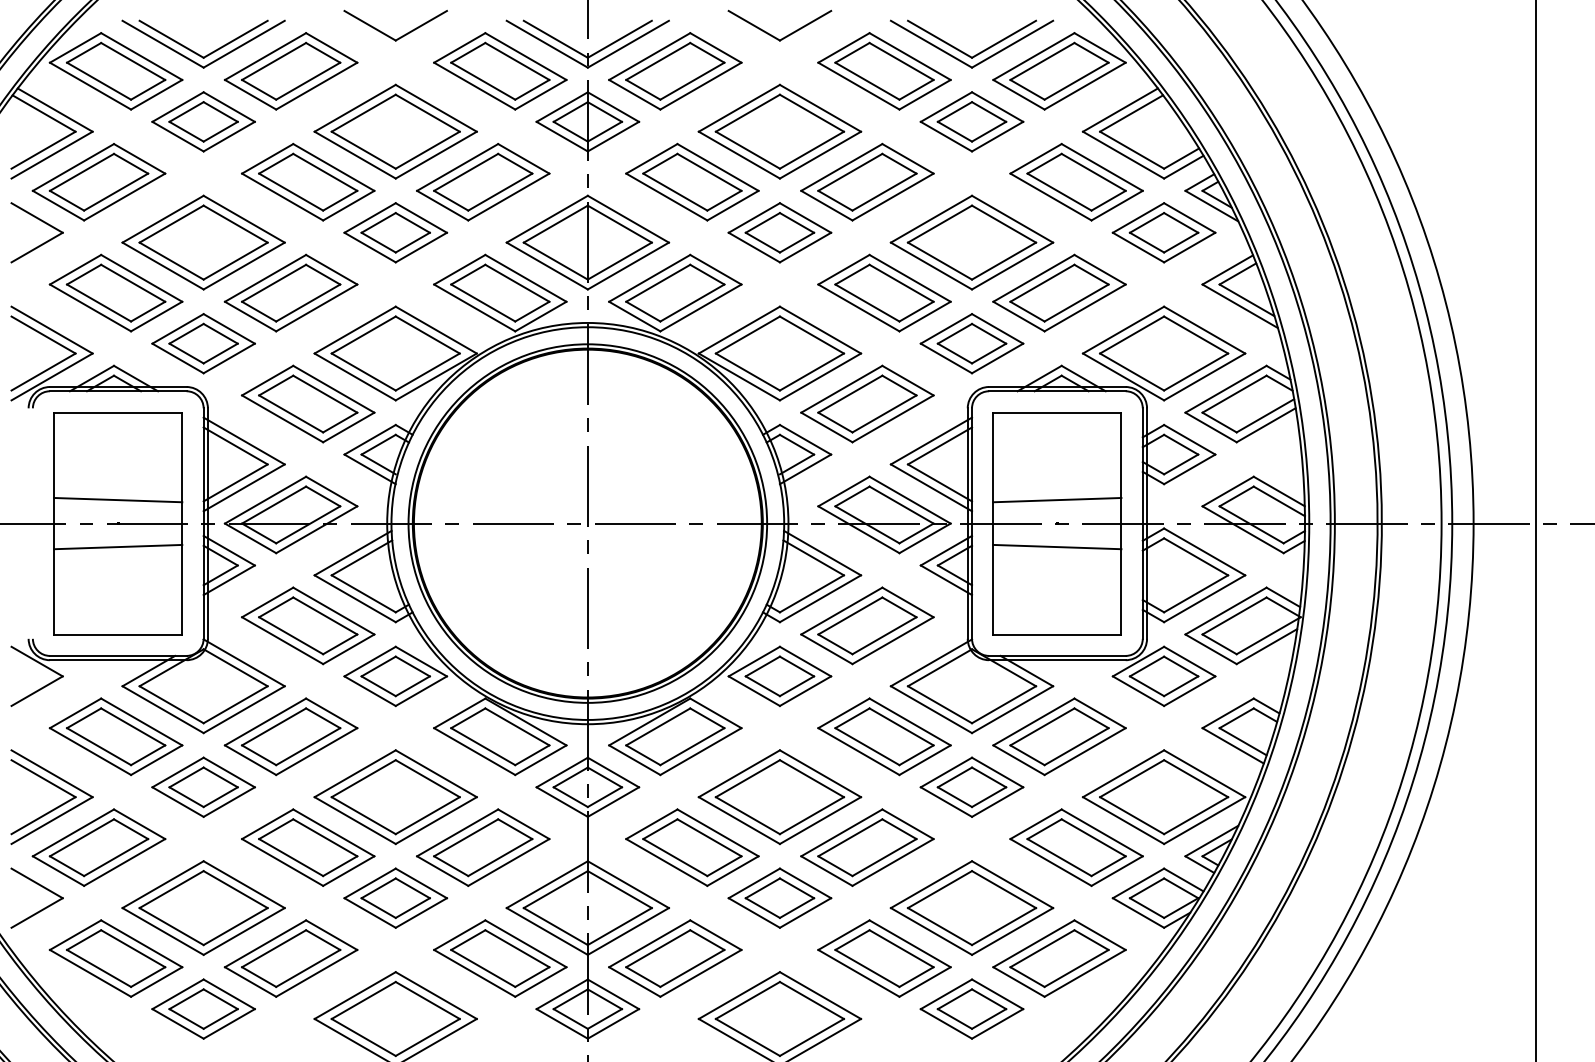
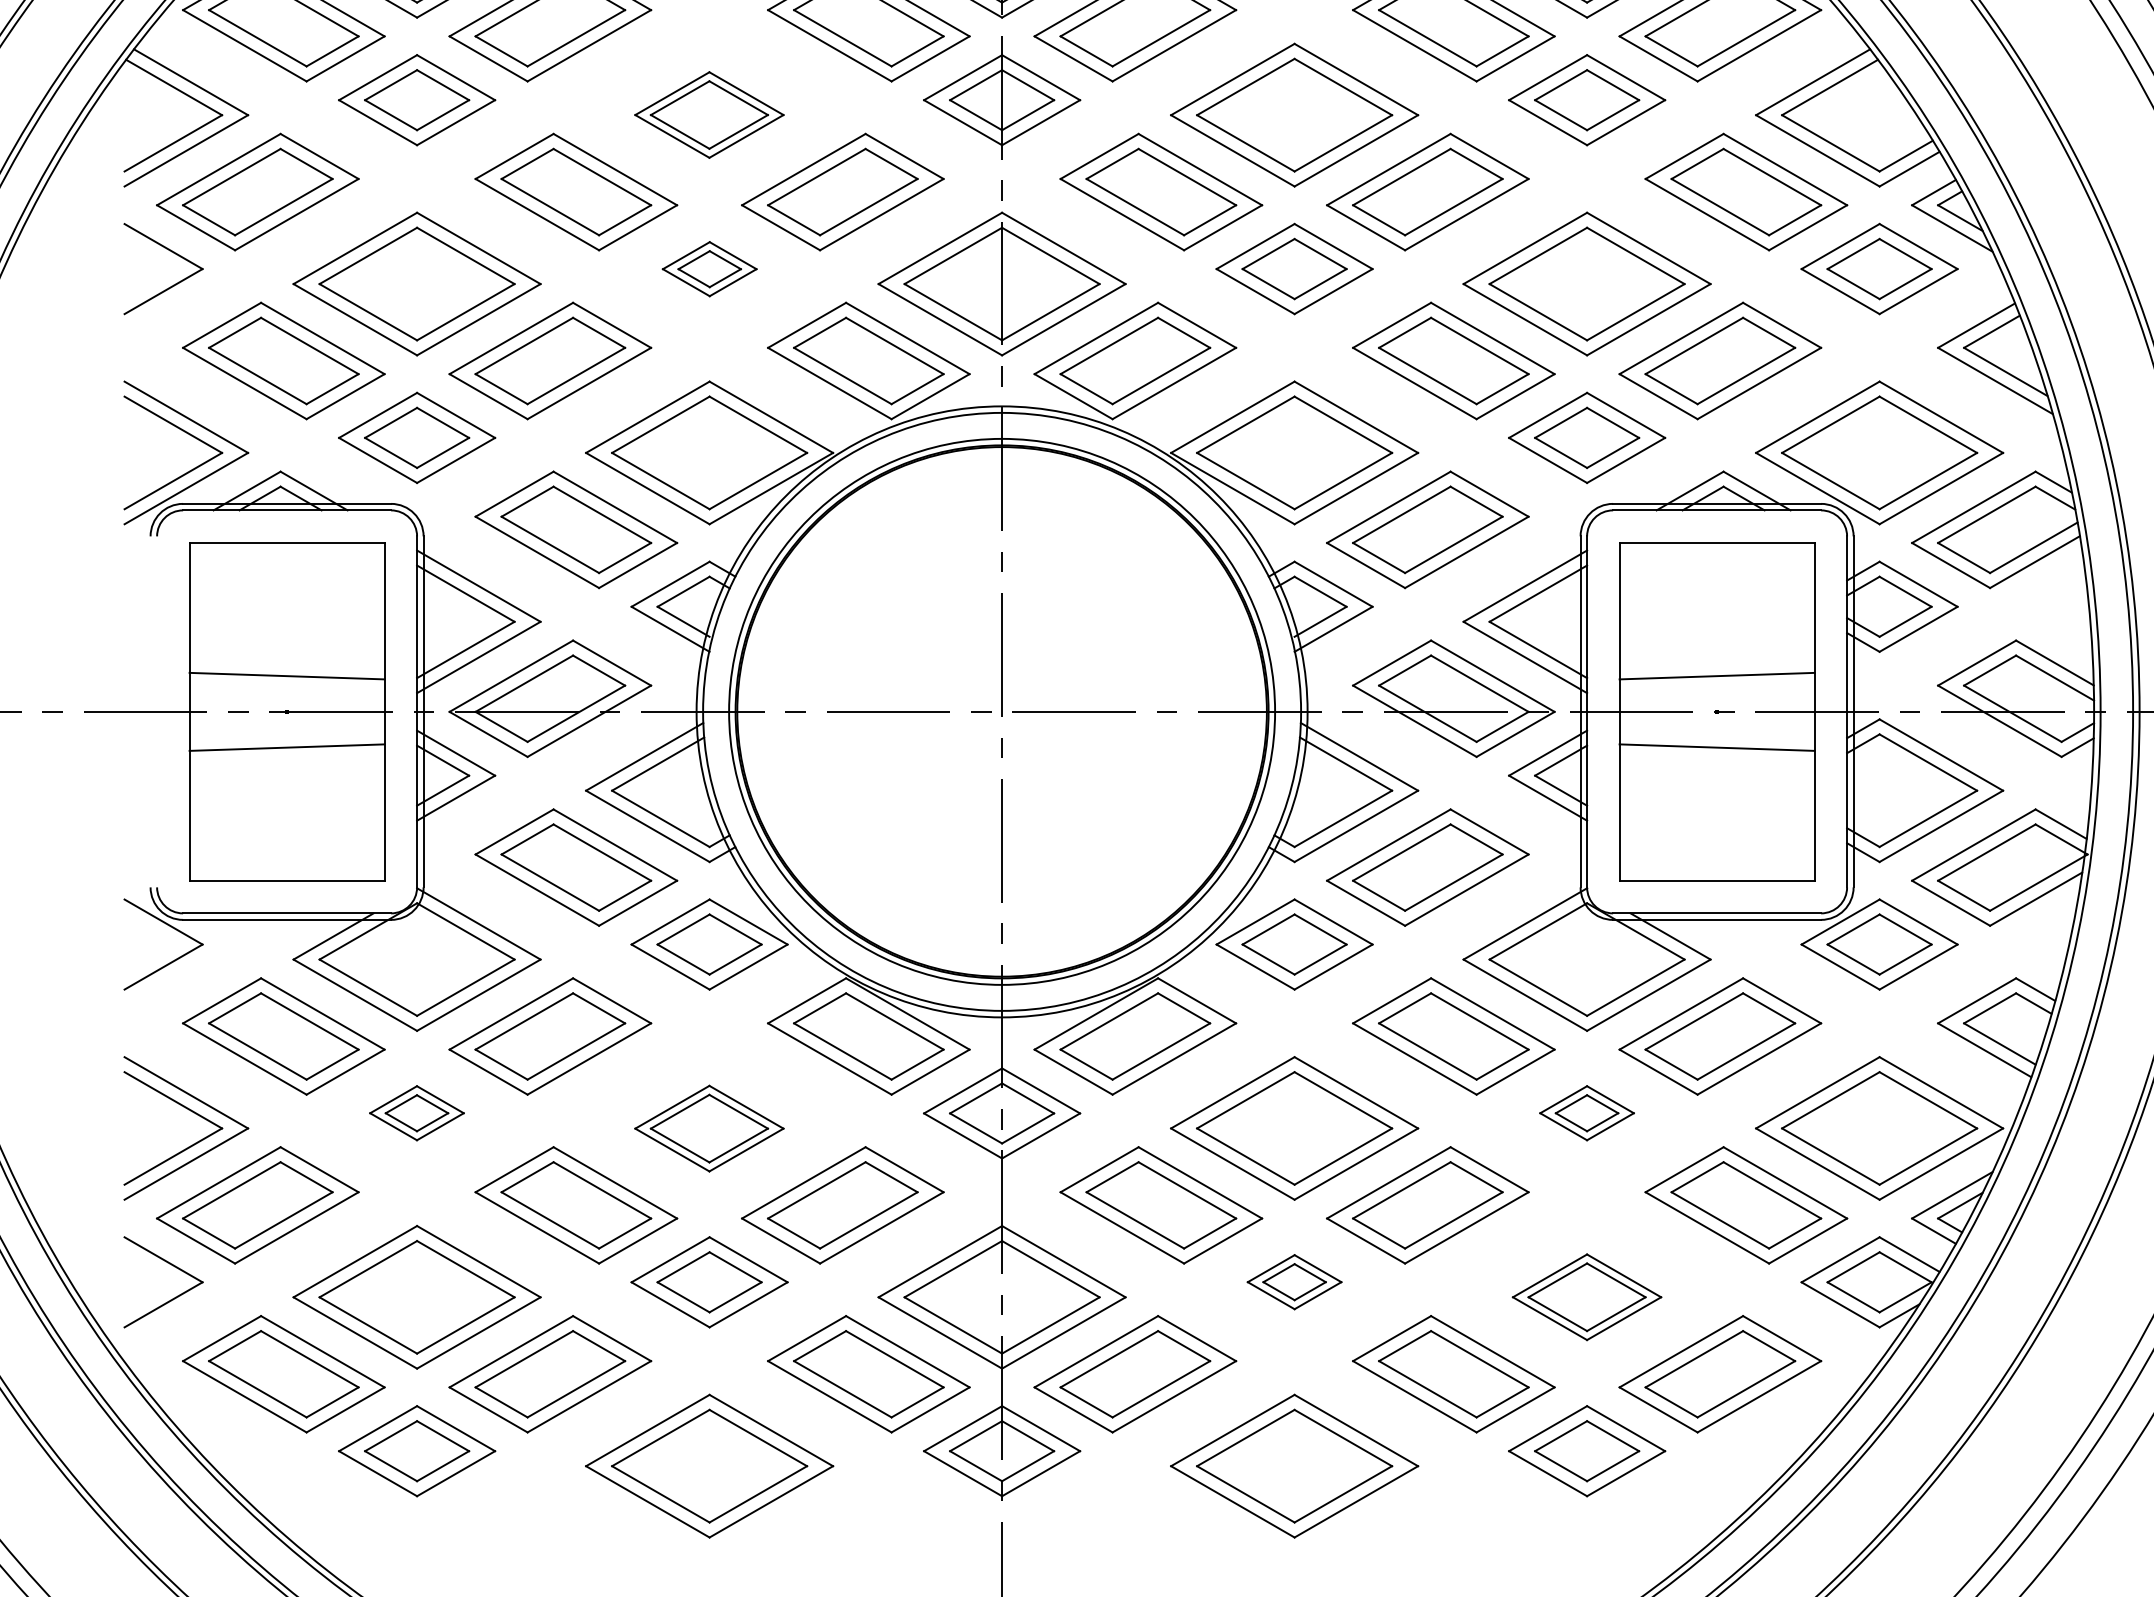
part: (395, 131) -> (709, 114), size x0.6
part: (395, 232) -> (709, 268), size x0.6
part: (203, 786) -> (416, 1112), size x0.6
part: (971, 786) -> (1586, 1112), size x0.6
part: (395, 797) -> (709, 1128), size x0.6
part: (779, 897) -> (1293, 1281), size x0.6
part: (971, 907) -> (1586, 1296), size x0.6

